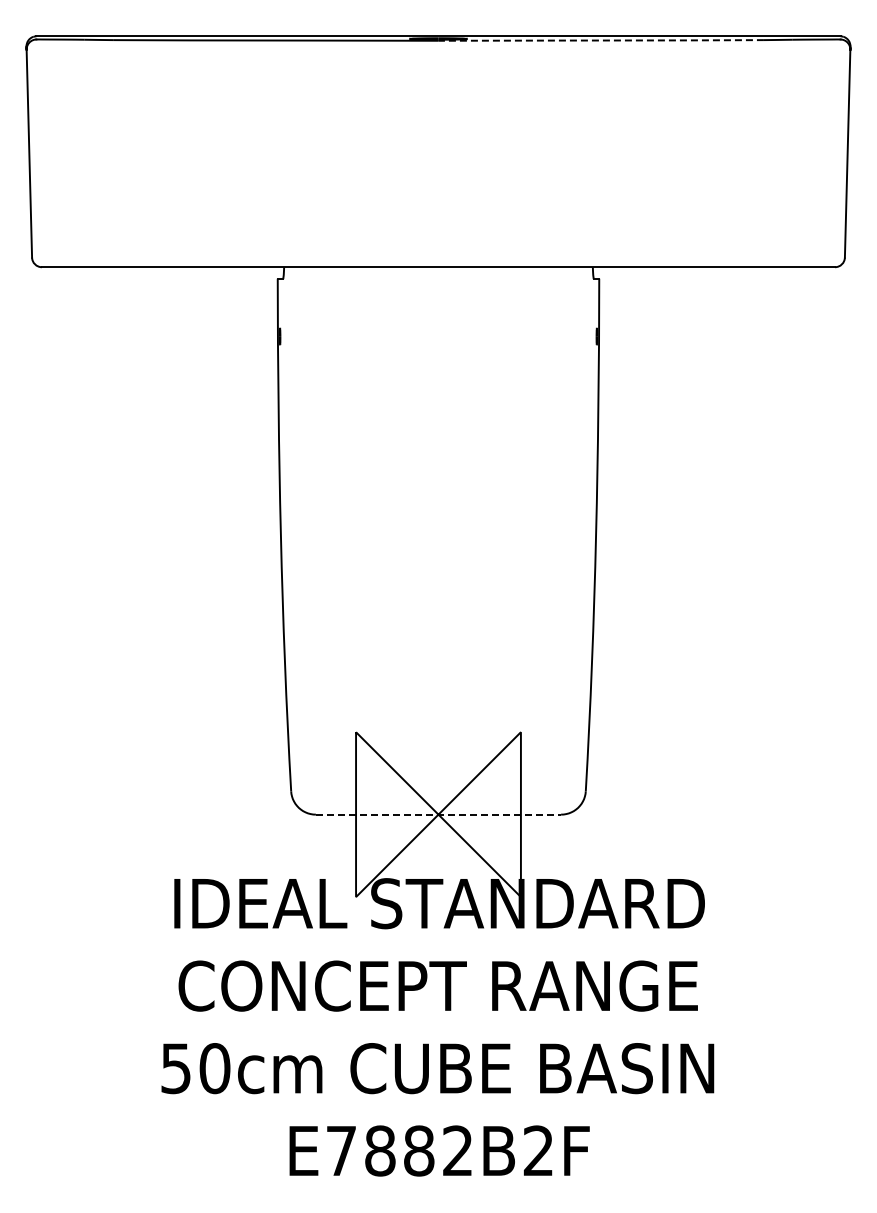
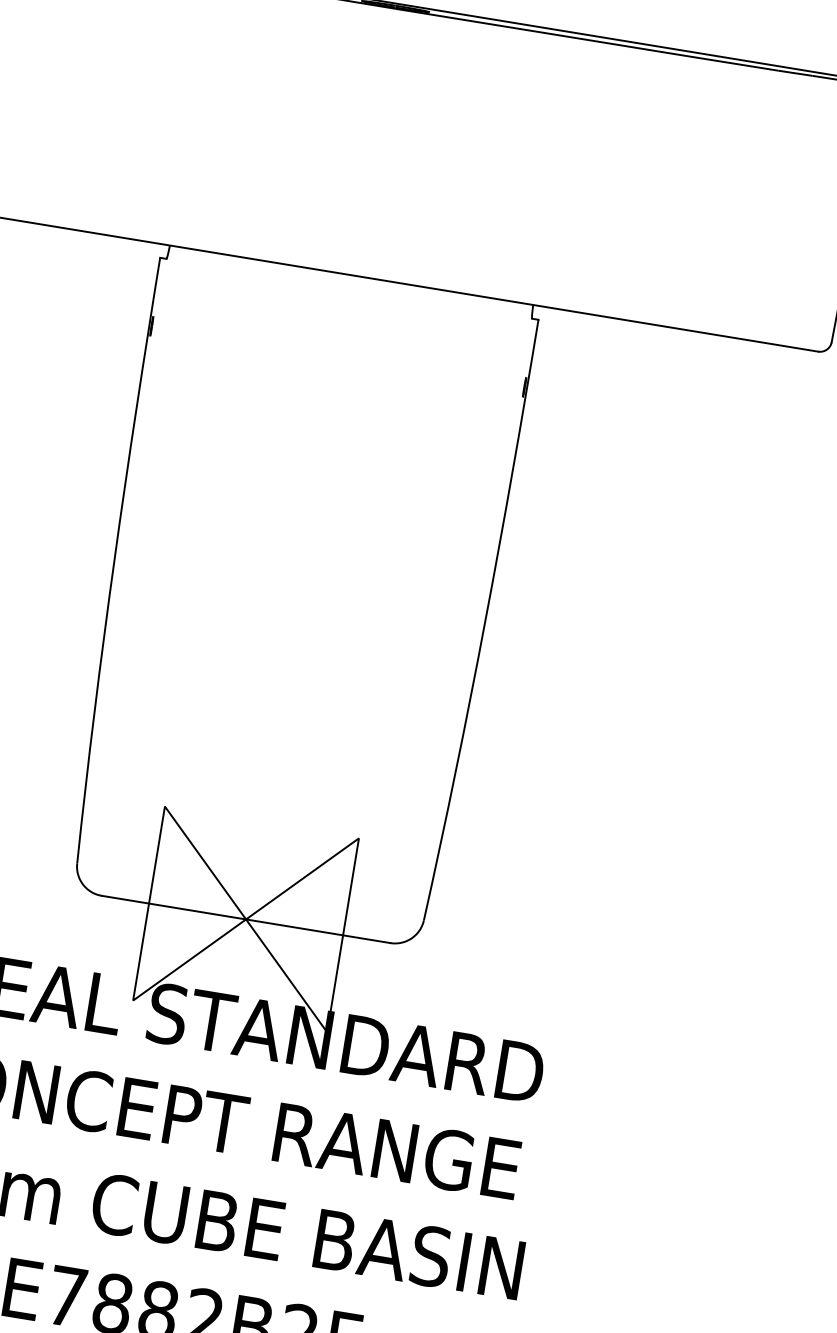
line: (600, 40) -> (585, 39), dashed -> solid
line: (438, 814) -> (246, 919), dashed -> solid

